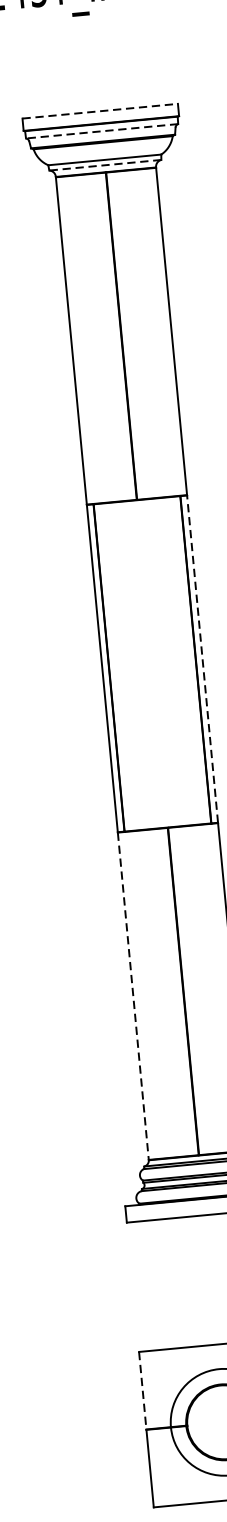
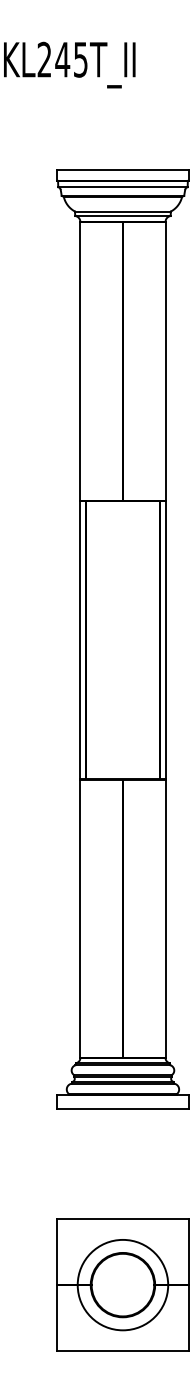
line: (100, 111) -> (123, 170), dashed -> solid
line: (101, 131) -> (122, 187), dashed -> solid
line: (104, 165) -> (122, 216), dashed -> solid
line: (202, 658) -> (165, 639), dashed -> solid
line: (133, 997) -> (80, 919), dashed -> solid
line: (142, 1390) -> (56, 1251), dashed -> solid

